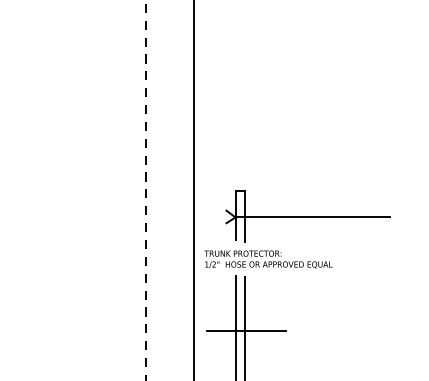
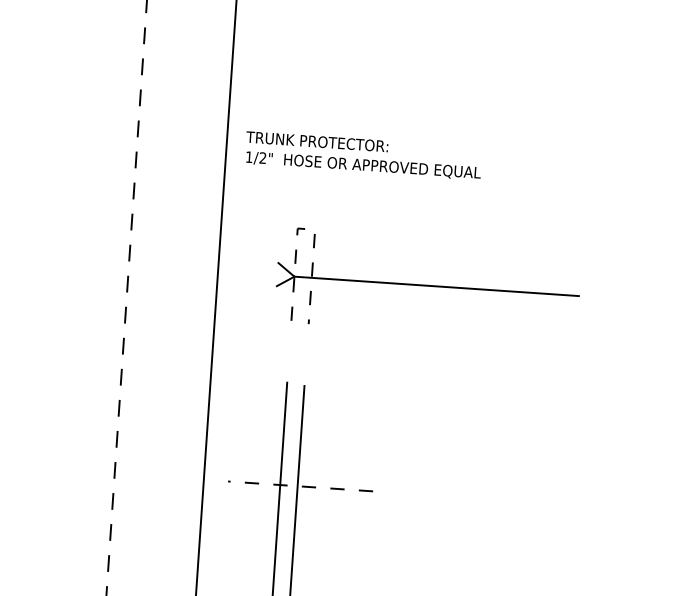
line: (241, 191) -> (308, 229), solid -> dashed
text: (268, 259) -> (363, 155), moved
line: (246, 330) -> (300, 486), solid -> dashed

